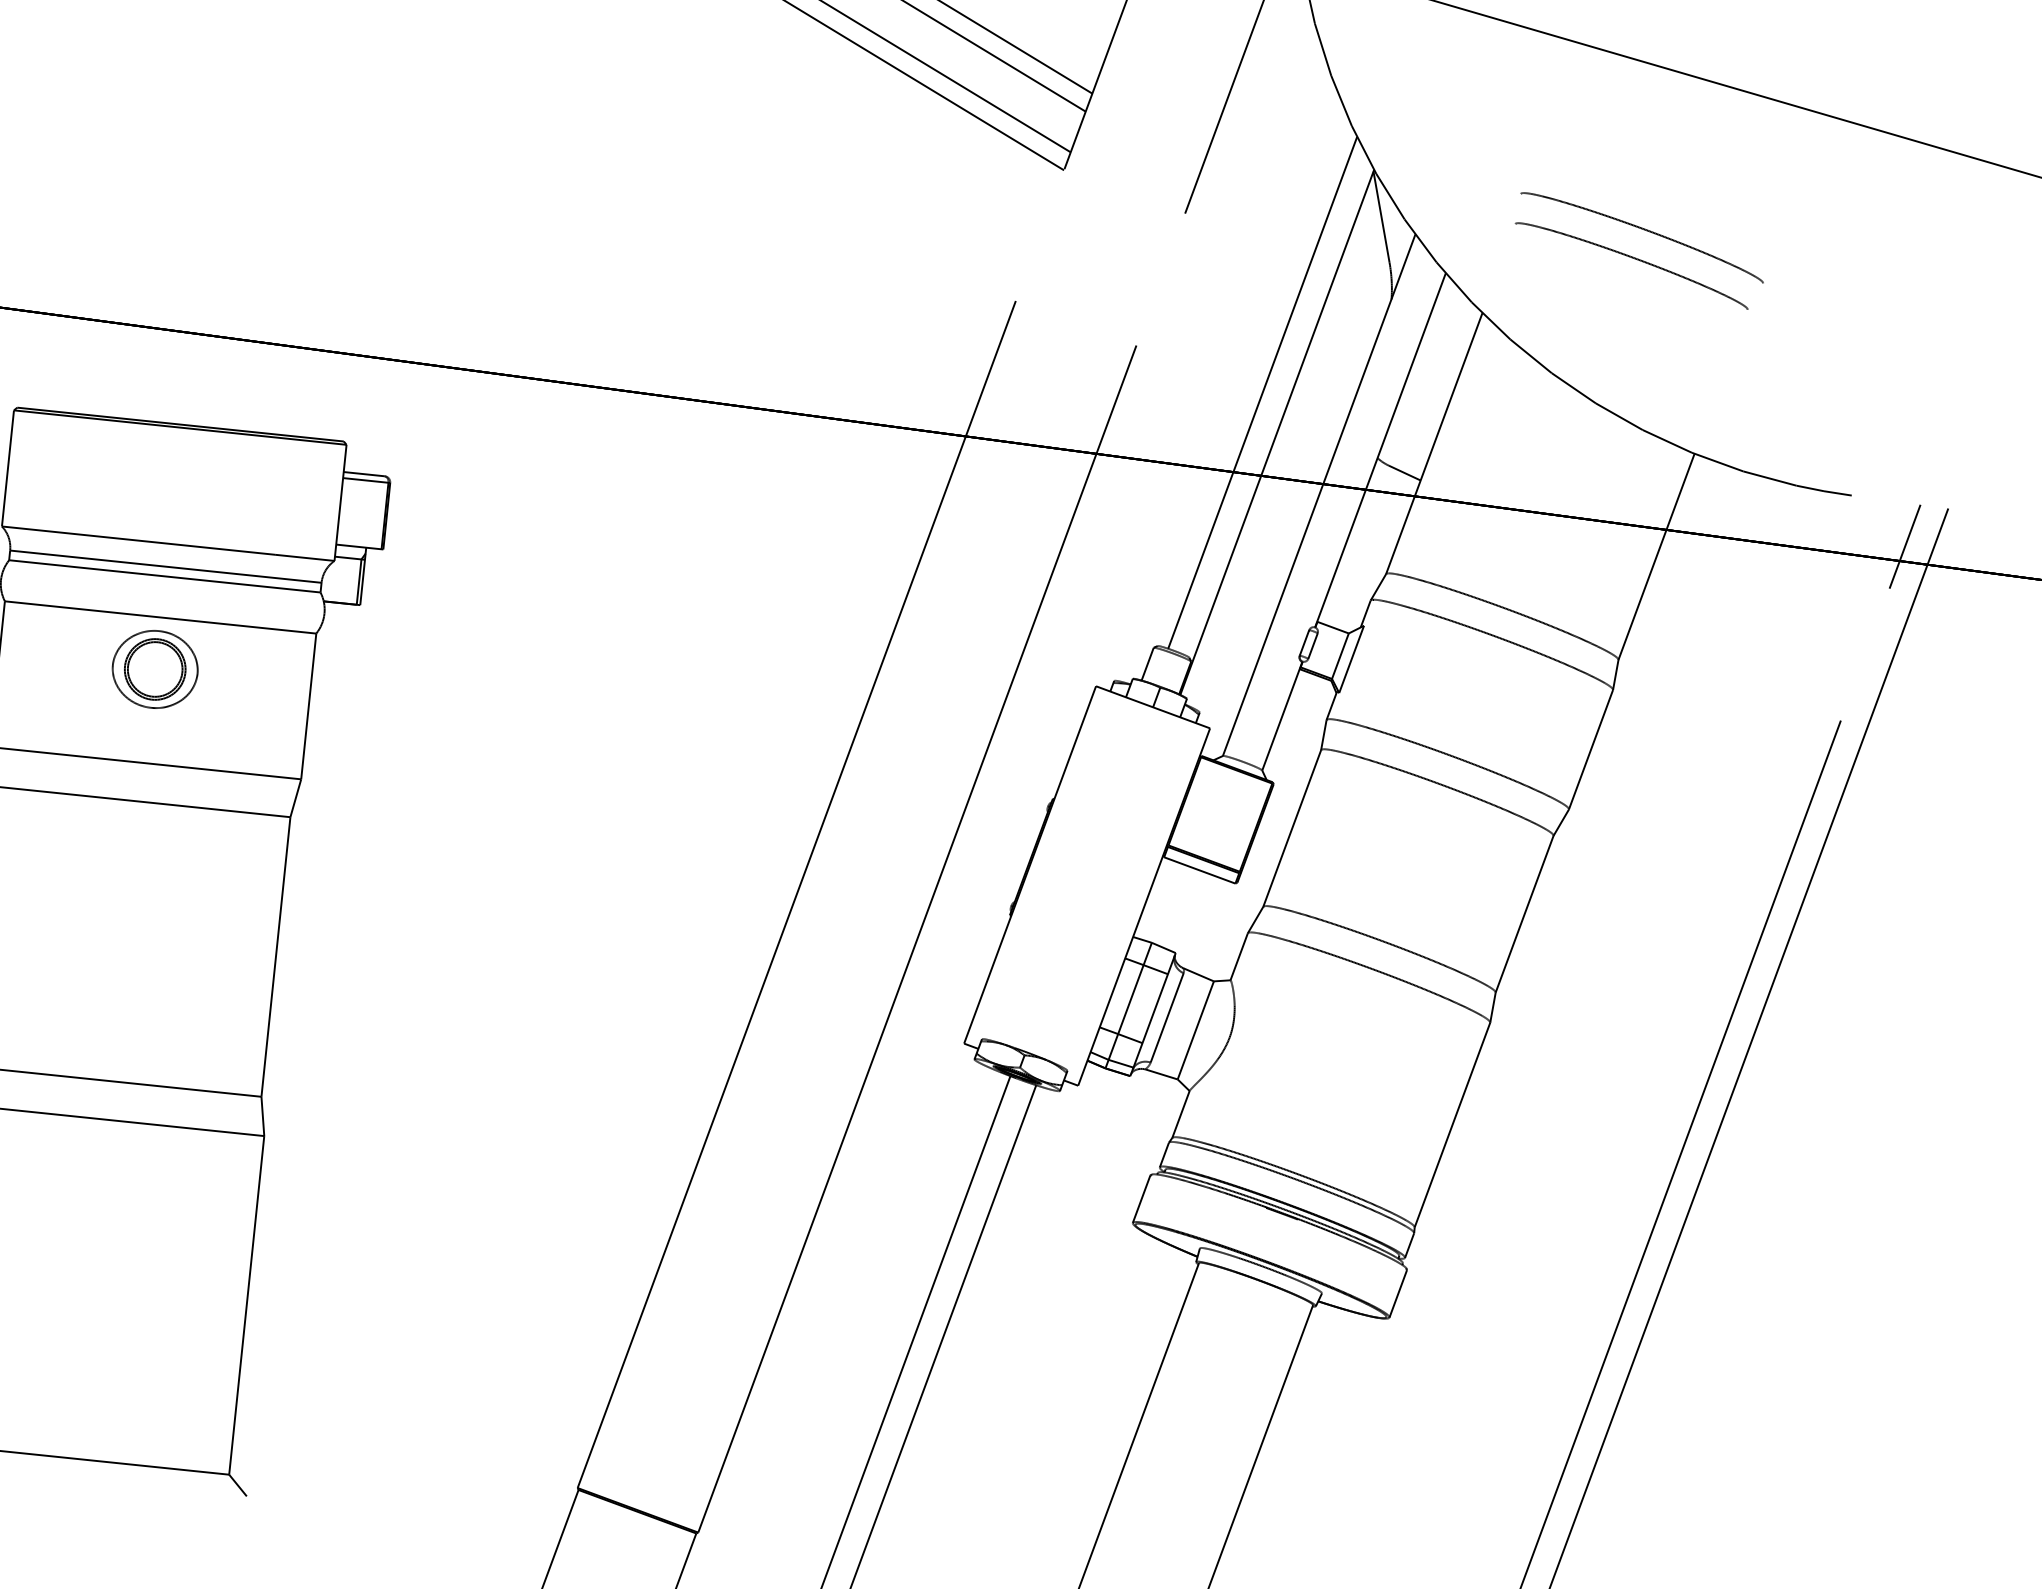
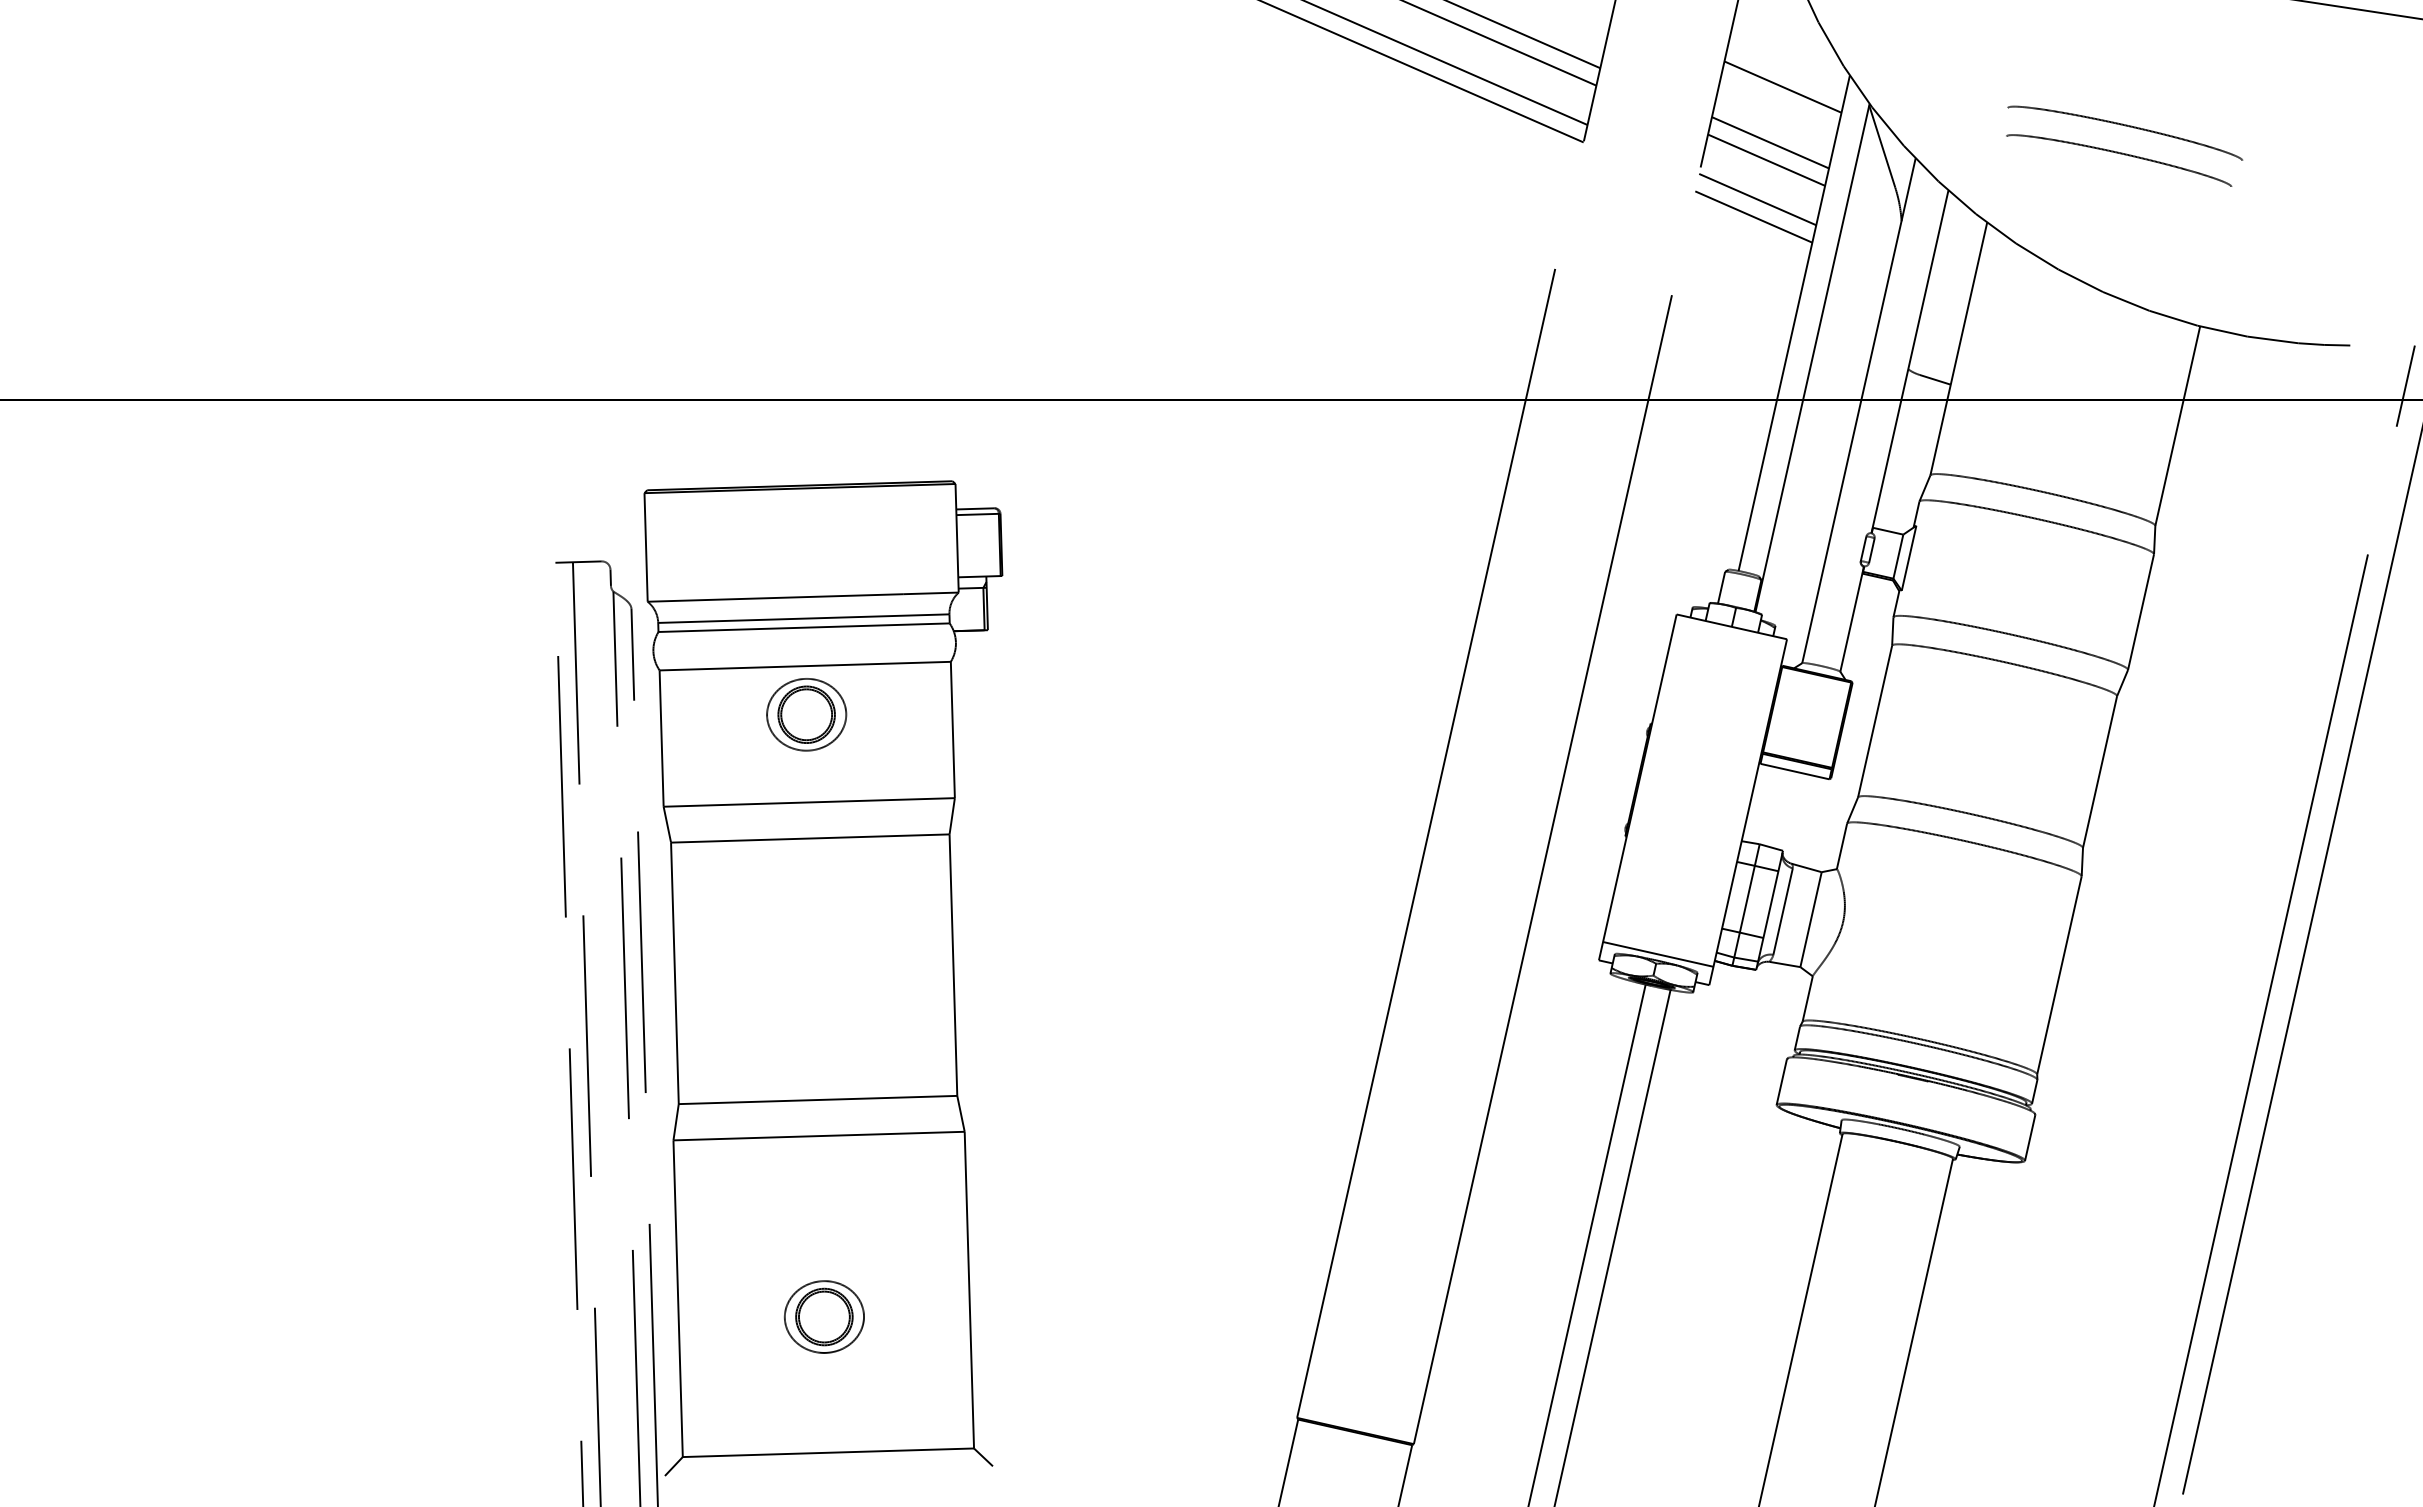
line: (1283, 138) -> (1782, 86), added
line: (1263, 196) -> (1770, 142), added
line: (1256, 214) -> (1766, 159), added
line: (1241, 255) -> (1757, 199), added
line: (1234, 273) -> (1753, 216), added
line: (1028, 1045) -> (1658, 954), added
part: (87, 1312) -> (823, 1316), added

